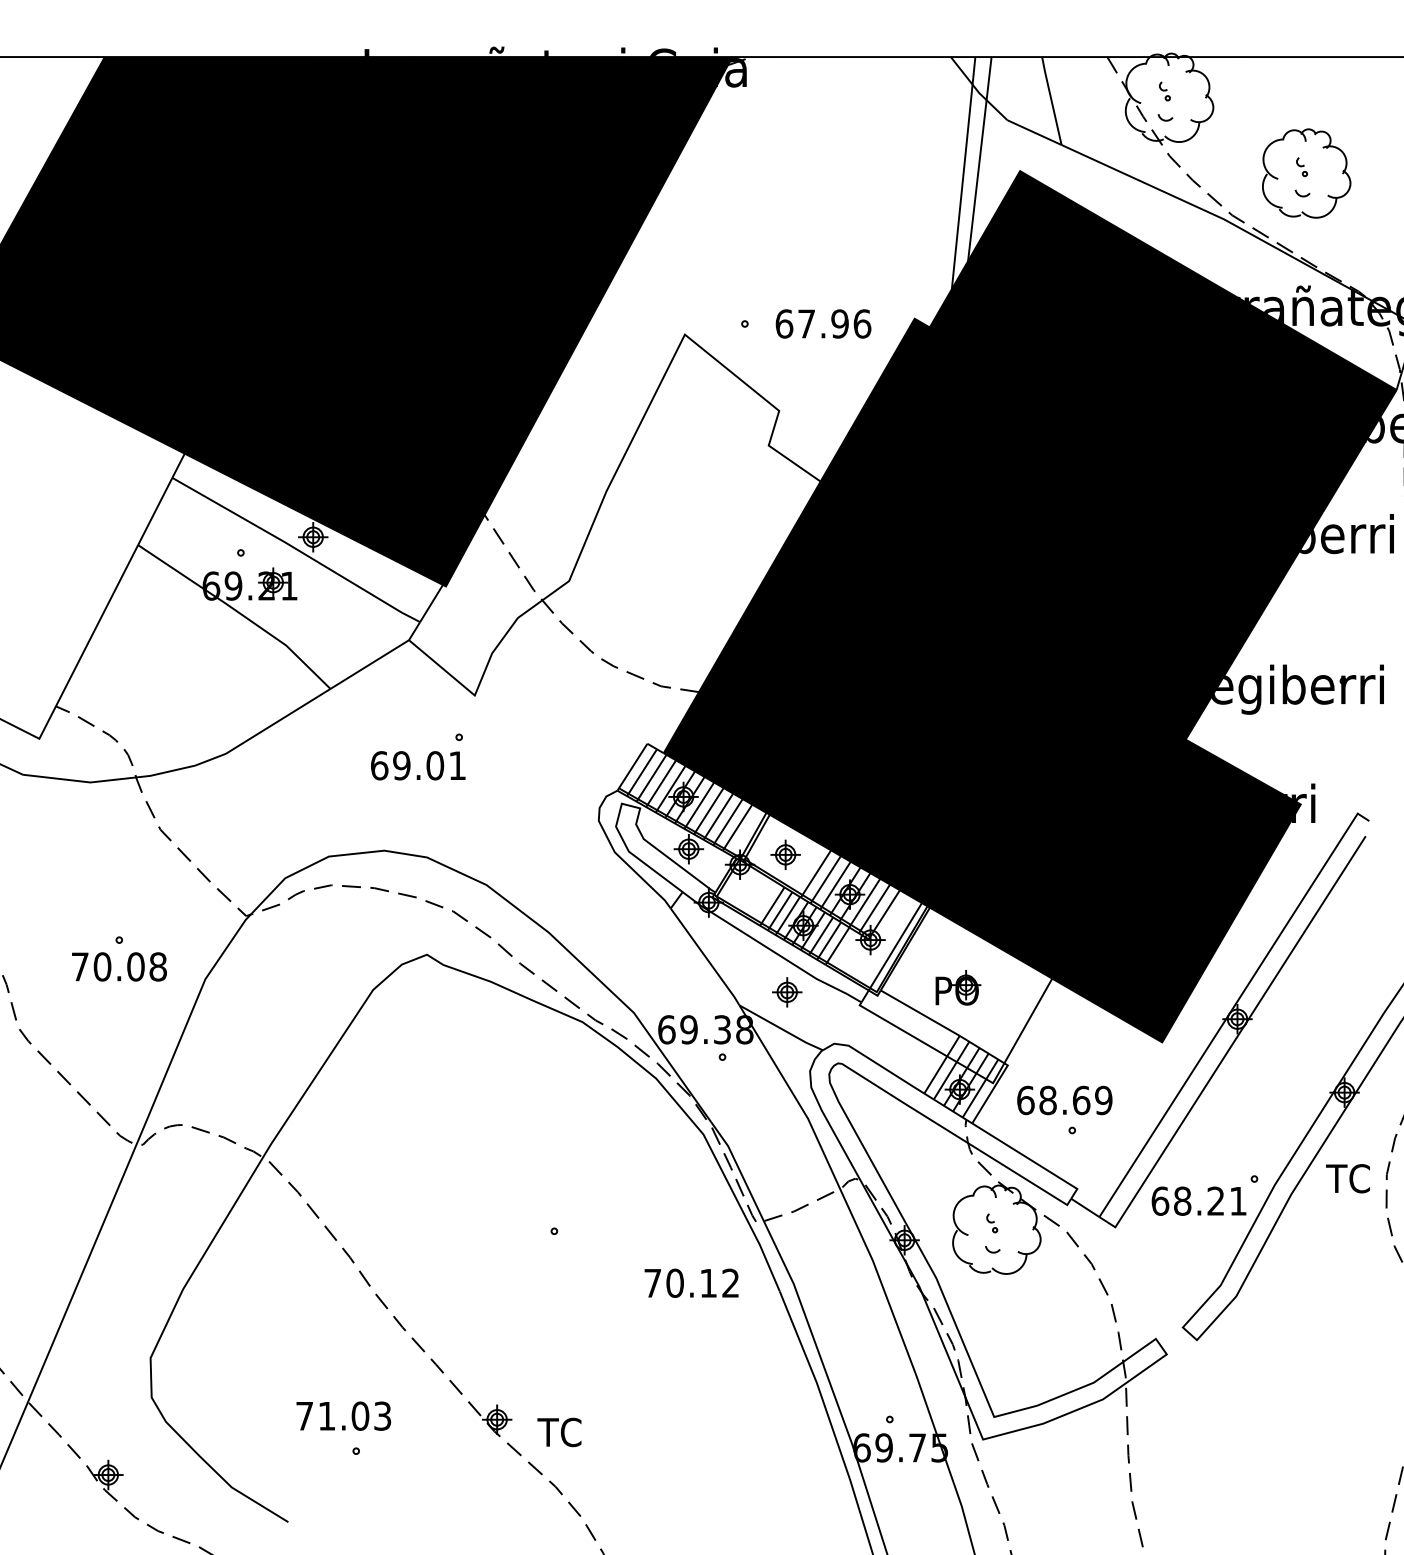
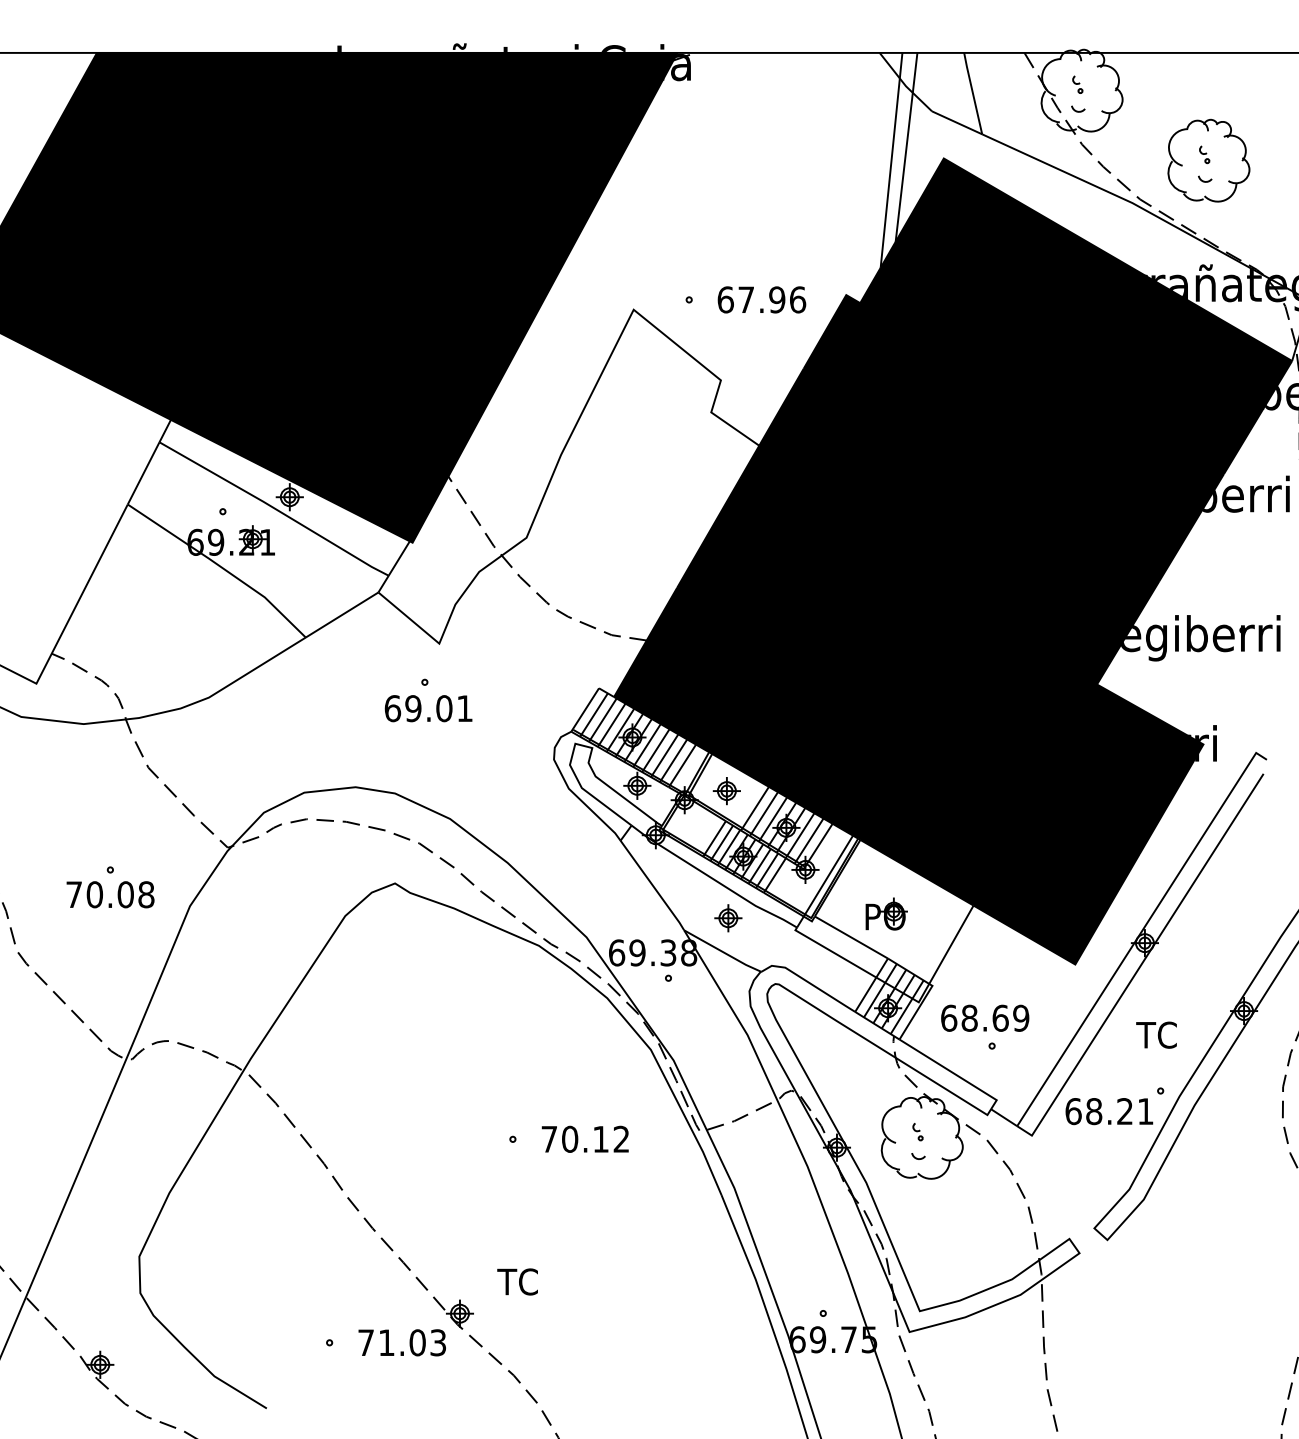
text: (418, 765) -> (428, 708), moved
text: (1347, 1178) -> (1156, 1034), moved
text: (691, 1282) -> (585, 1138), moved
text: (343, 1415) -> (402, 1342), moved
text: (559, 1432) -> (517, 1282), moved

